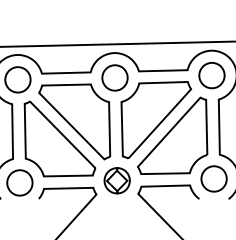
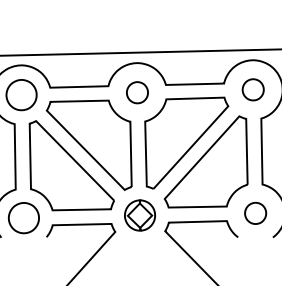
part: (212, 75) -> (253, 89), size x0.7
part: (115, 77) -> (137, 92), size x0.7
part: (213, 179) -> (255, 213), size x0.7

